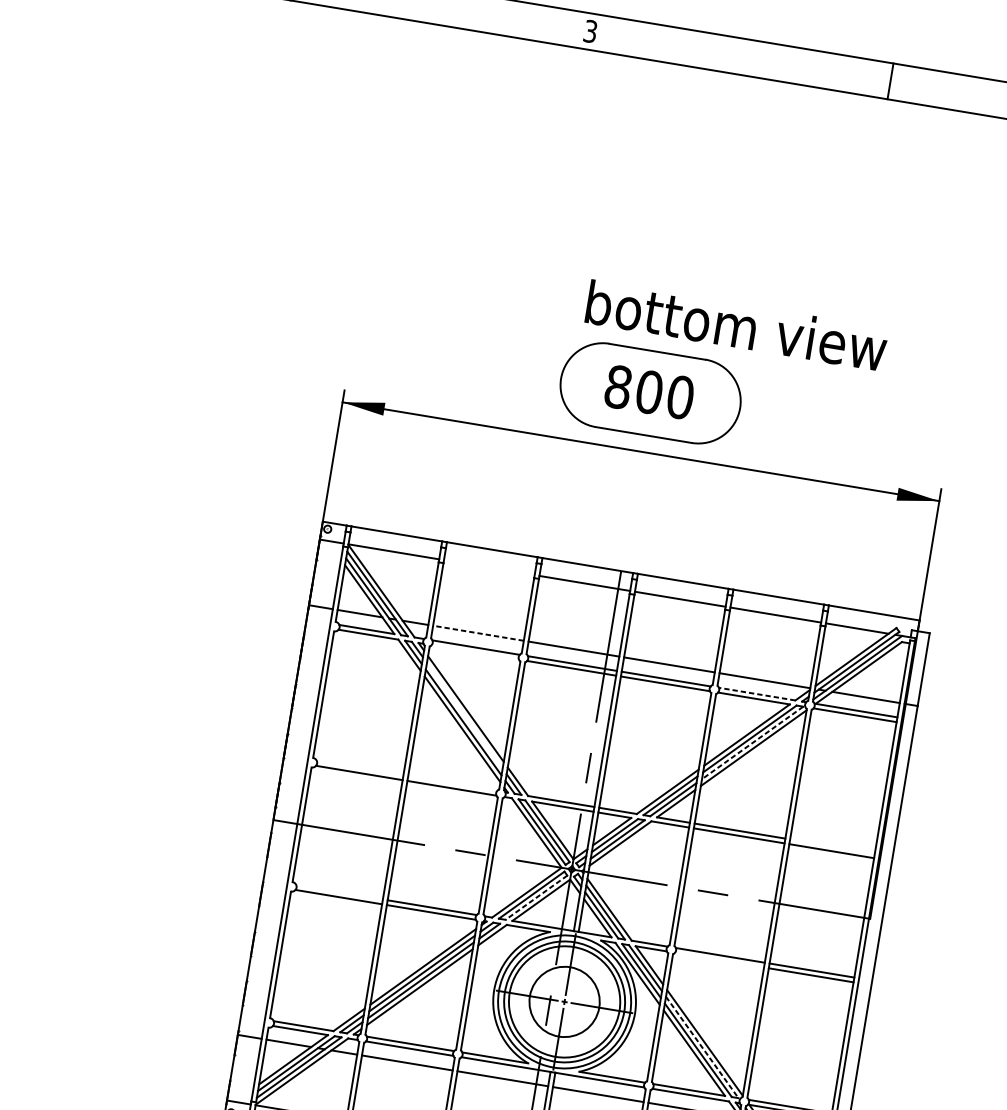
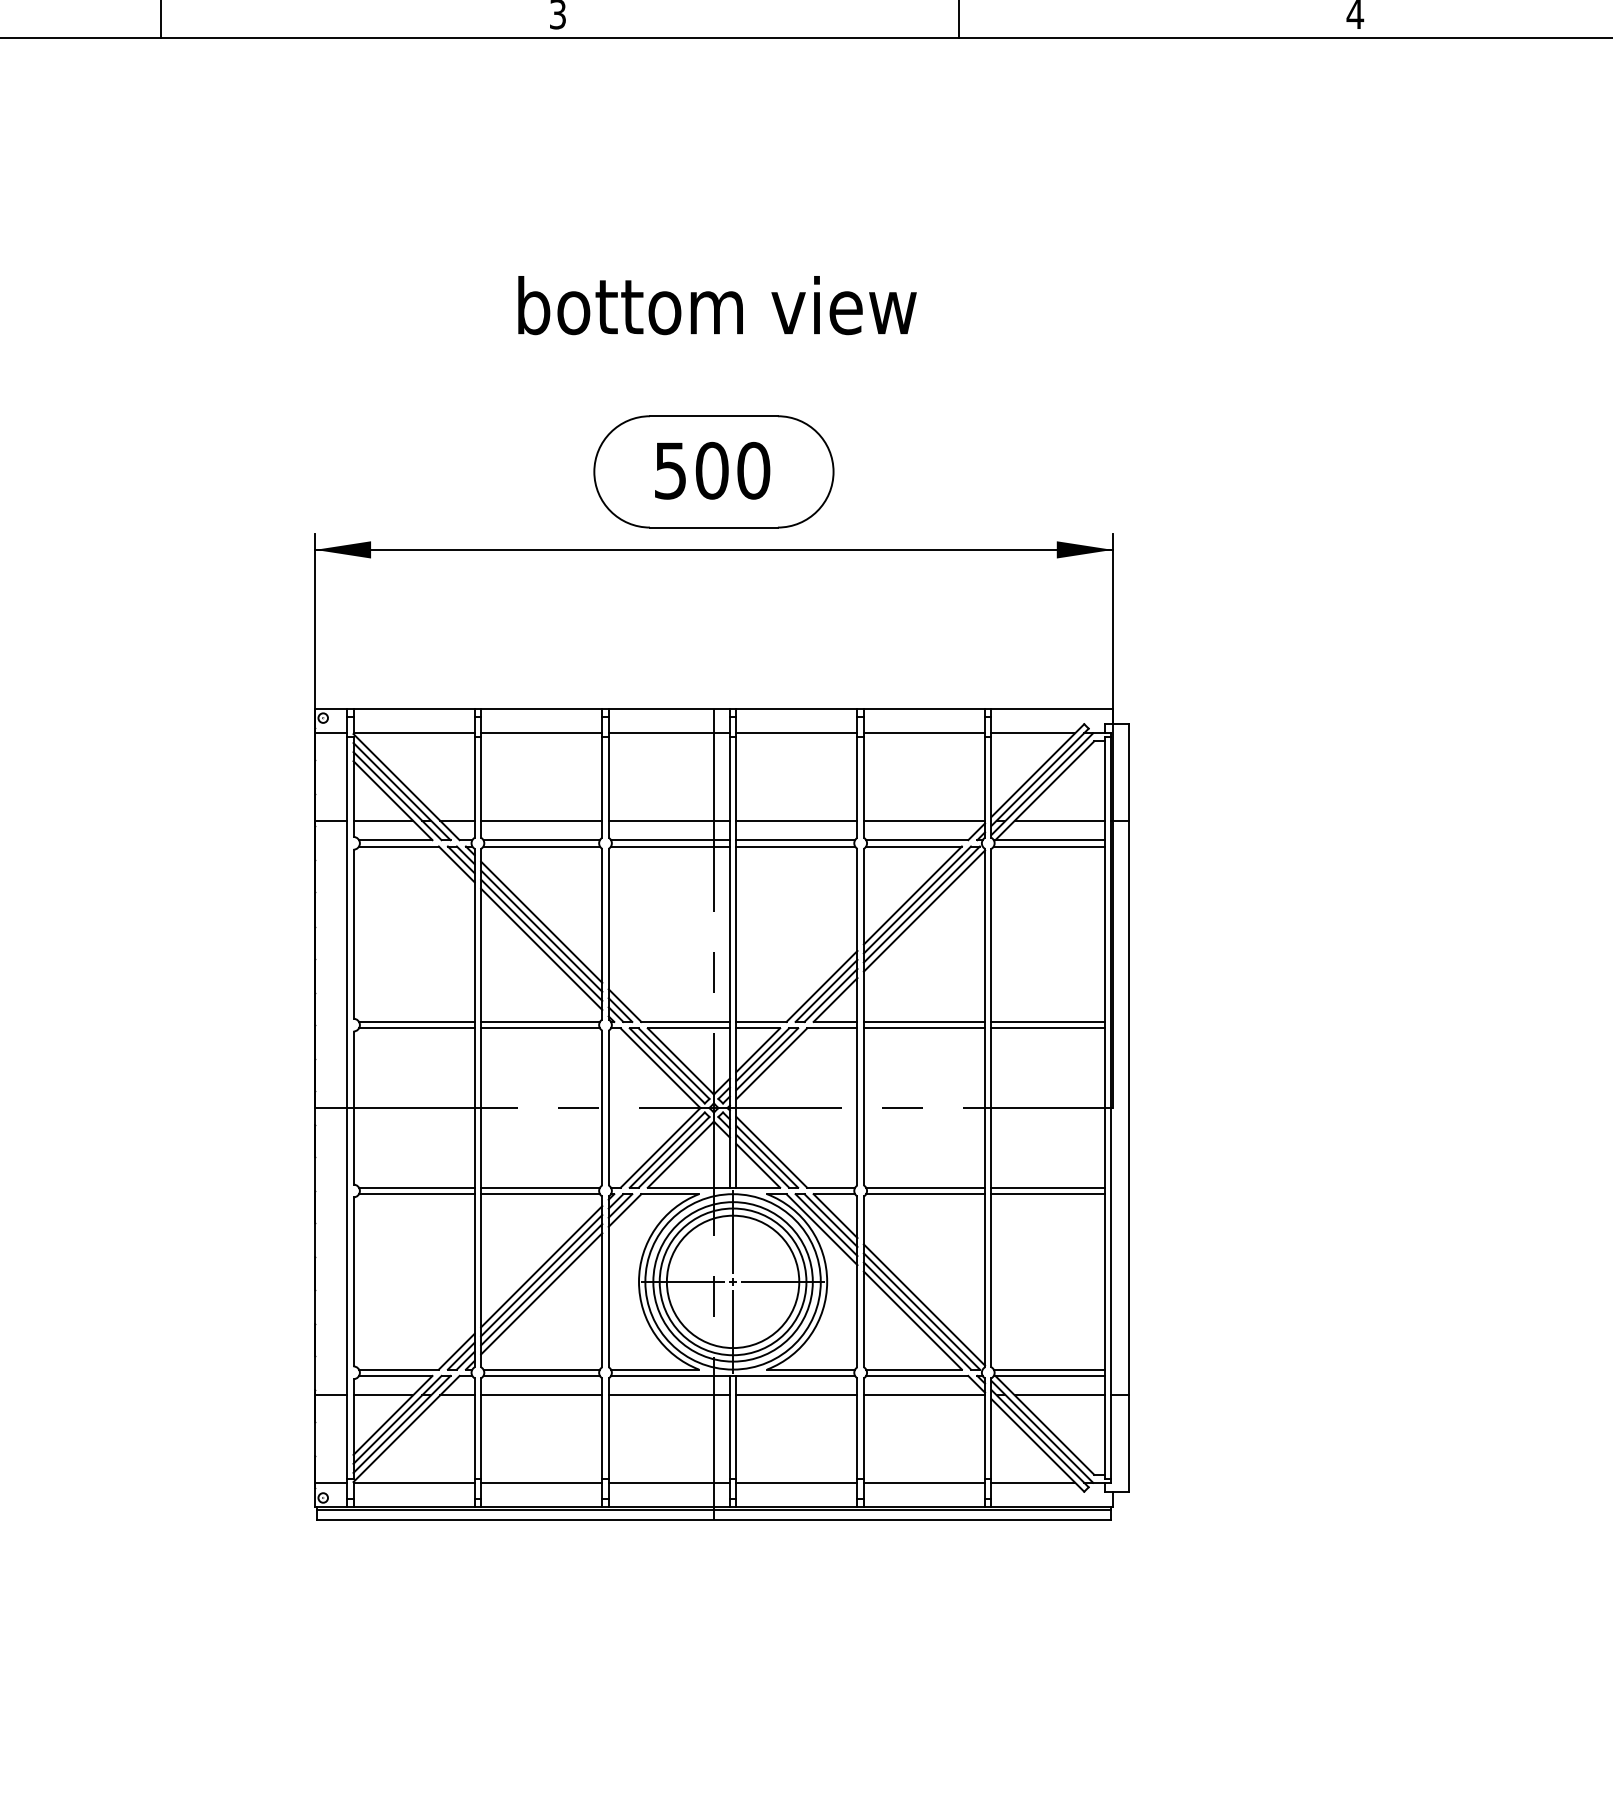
text: (736, 325) -> (717, 305), moved
text: (618, 386) -> (670, 470), 800 -> 500
line: (489, 567) -> (541, 733), added
line: (478, 633) -> (541, 821), dashed -> solid
line: (475, 652) -> (541, 846), added
line: (756, 694) -> (916, 840), dashed -> solid
line: (464, 715) -> (541, 930), added
line: (752, 742) -> (921, 904), dashed -> solid
line: (359, 767) -> (416, 1021), added
line: (452, 783) -> (540, 1021), added
line: (832, 846) -> (1047, 1021), added
line: (339, 892) -> (416, 1187), added
line: (536, 897) -> (673, 1152), dashed -> solid
line: (719, 960) -> (925, 1194), added
circle: (564, 1001) -> (732, 1281), size x1.43
line: (702, 1047) -> (922, 1311), dashed -> solid

